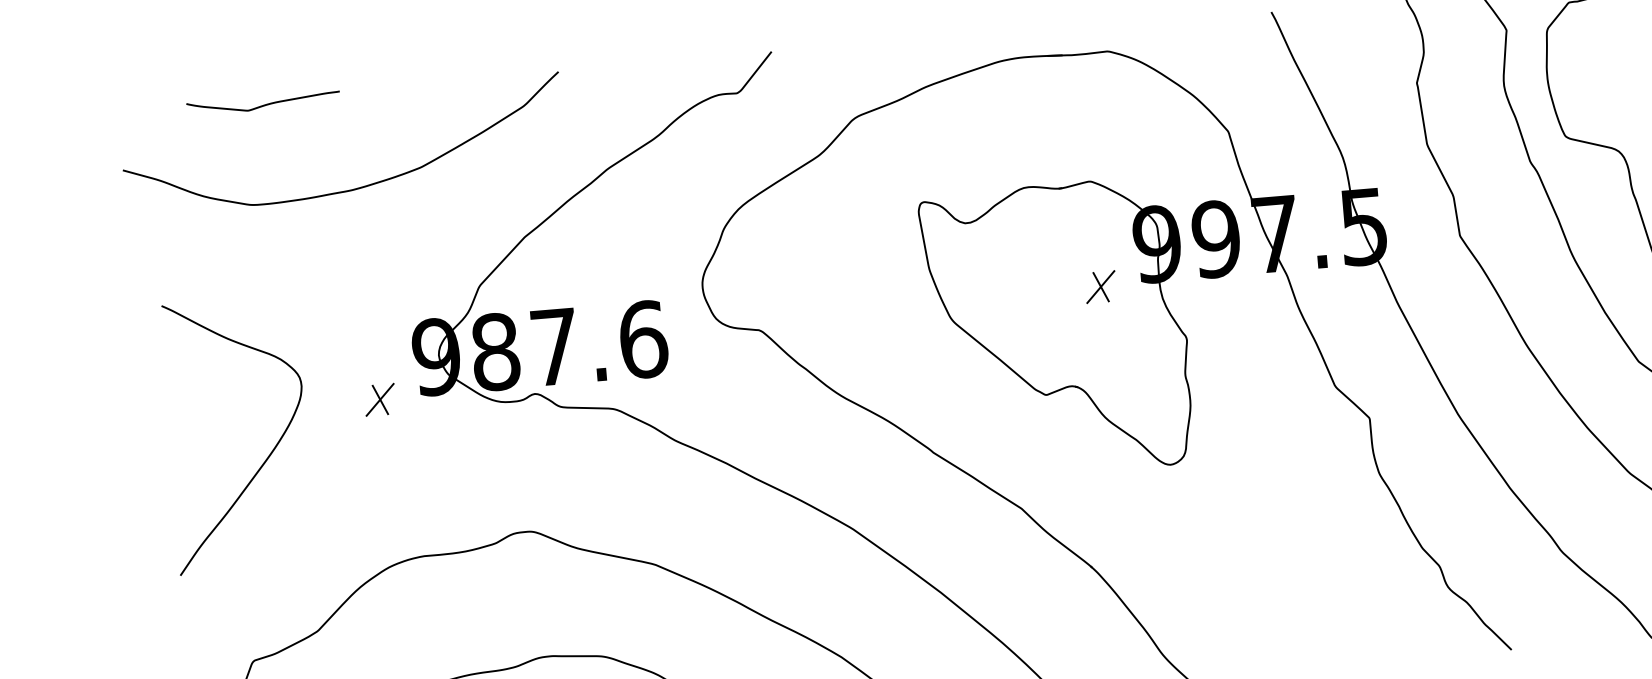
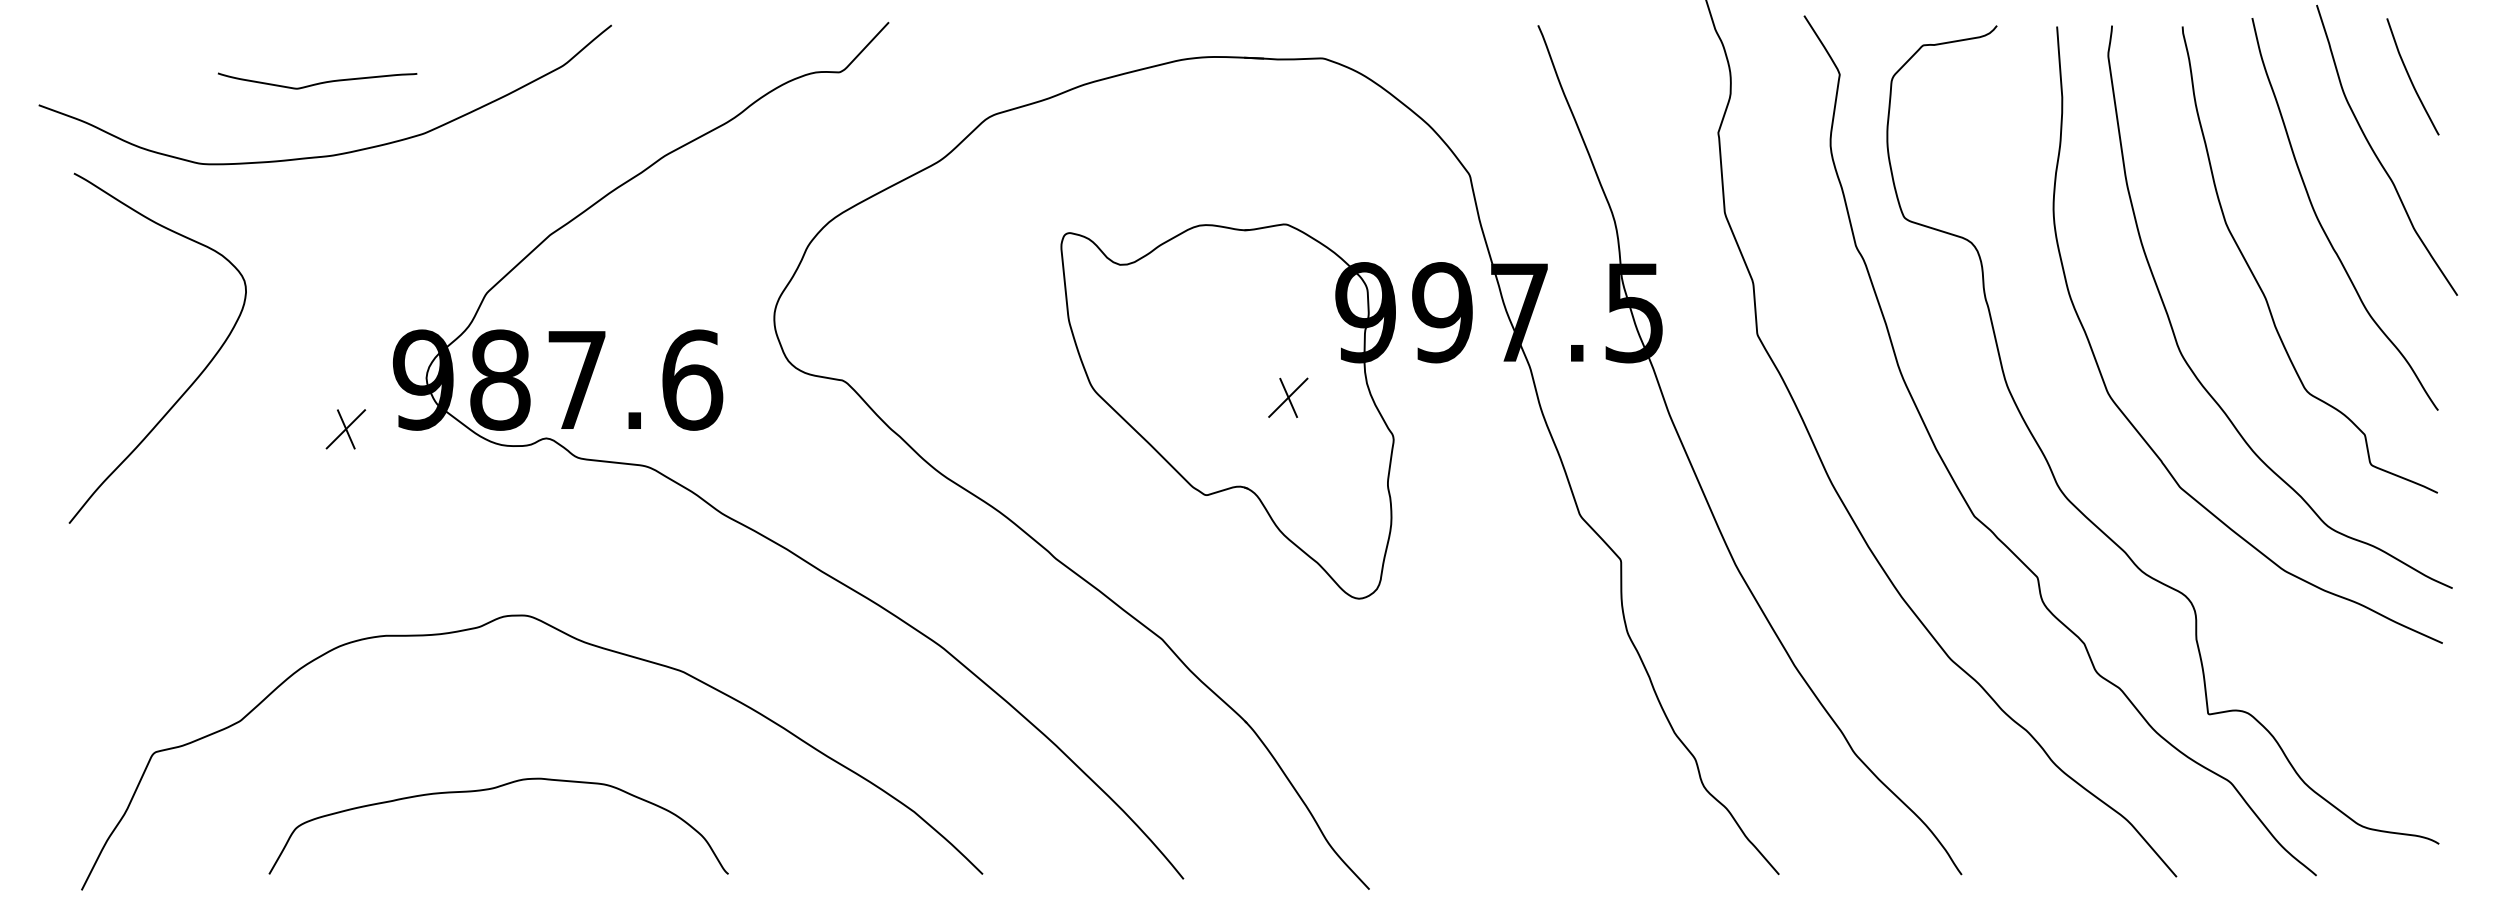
curve: (264, 104) -> (318, 82), moved
part: (1100, 286) -> (1288, 397), moved
curve: (268, 455) -> (195, 378), moved

